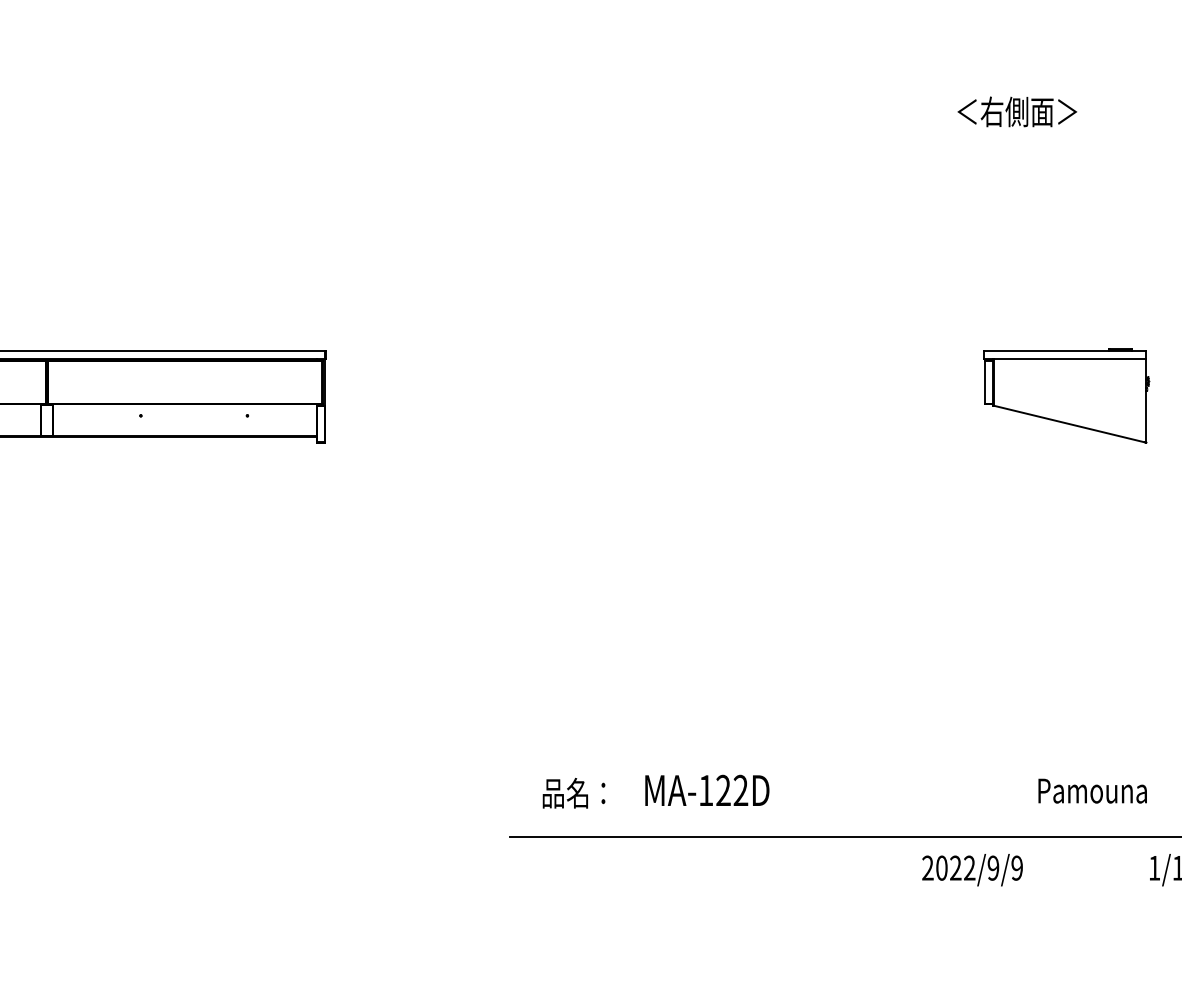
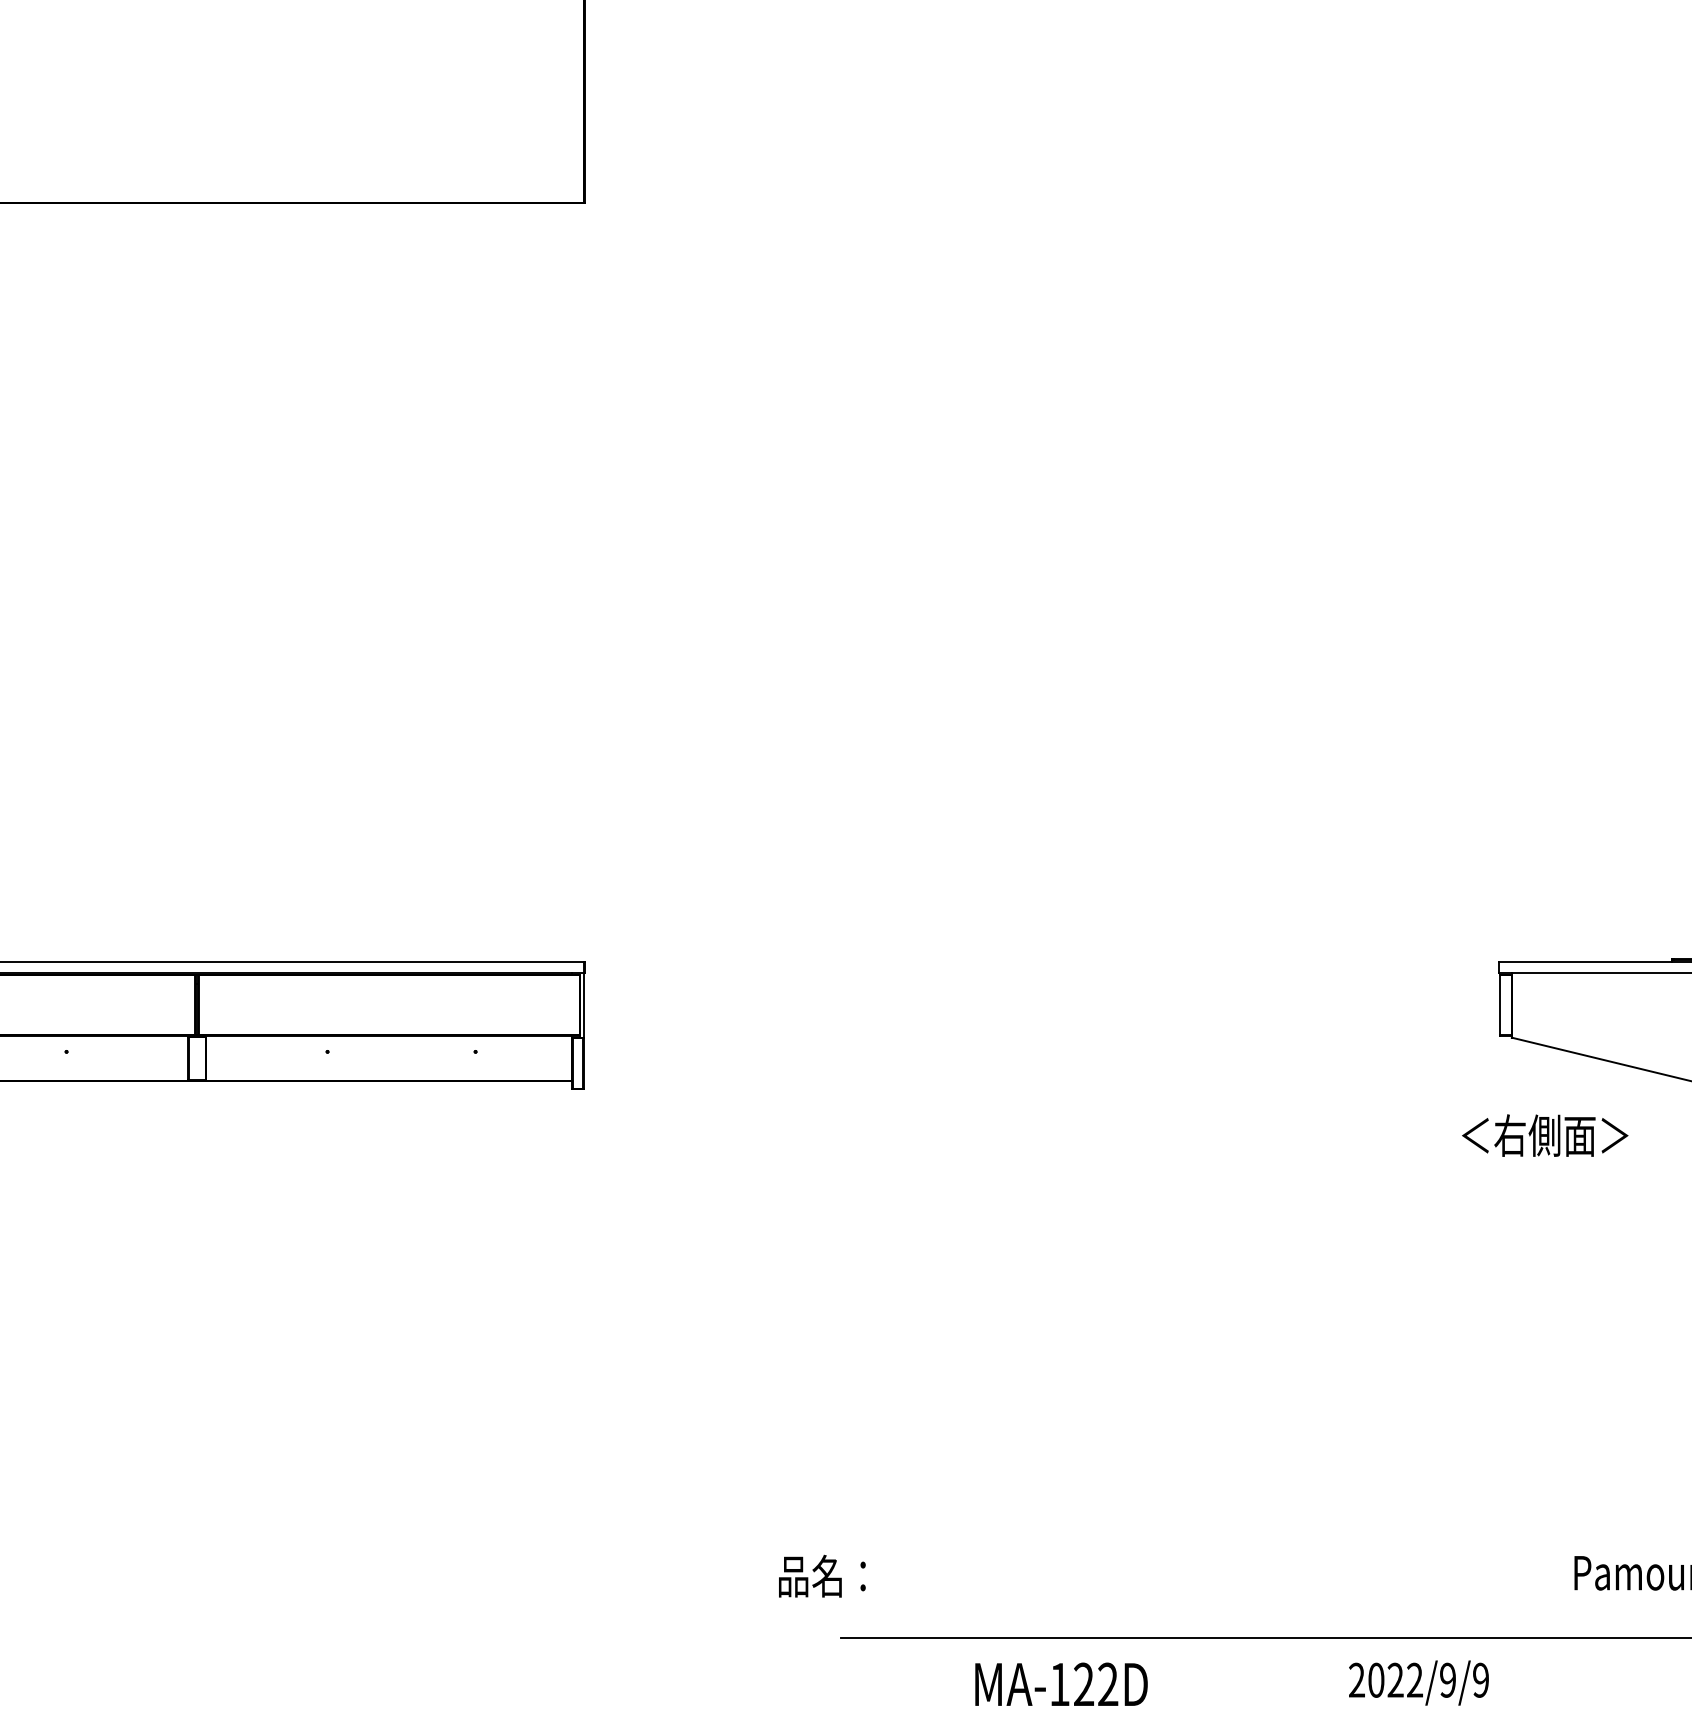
text: (1017, 111) -> (1545, 1135), moved
text: (707, 789) -> (1061, 1683), moved
text: (574, 792) -> (822, 1575), moved
text: (972, 869) -> (1418, 1682), moved

